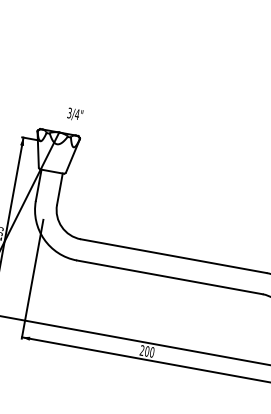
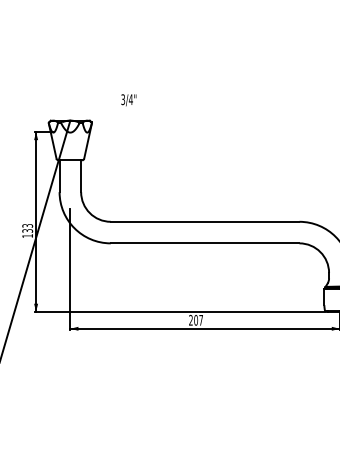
text: (74, 114) -> (128, 100), moved
text: (152, 351) -> (201, 319), 200 -> 207

